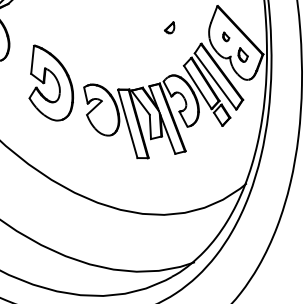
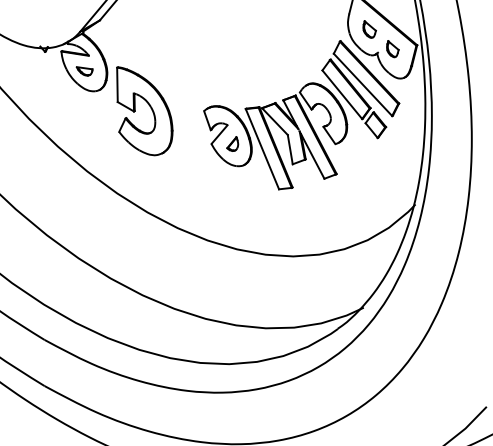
part: (169, 27) -> (232, 143), moved
part: (226, 37) -> (369, 29), size x1.67
part: (57, 82) -> (150, 108), moved

